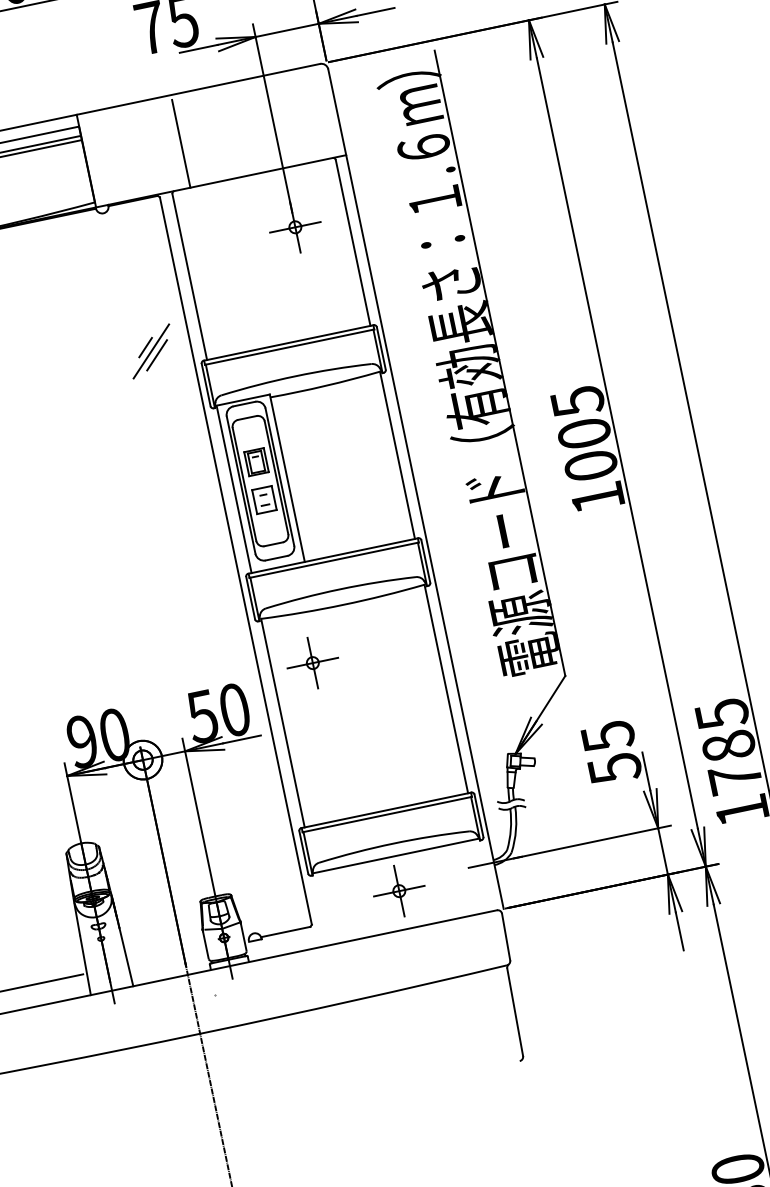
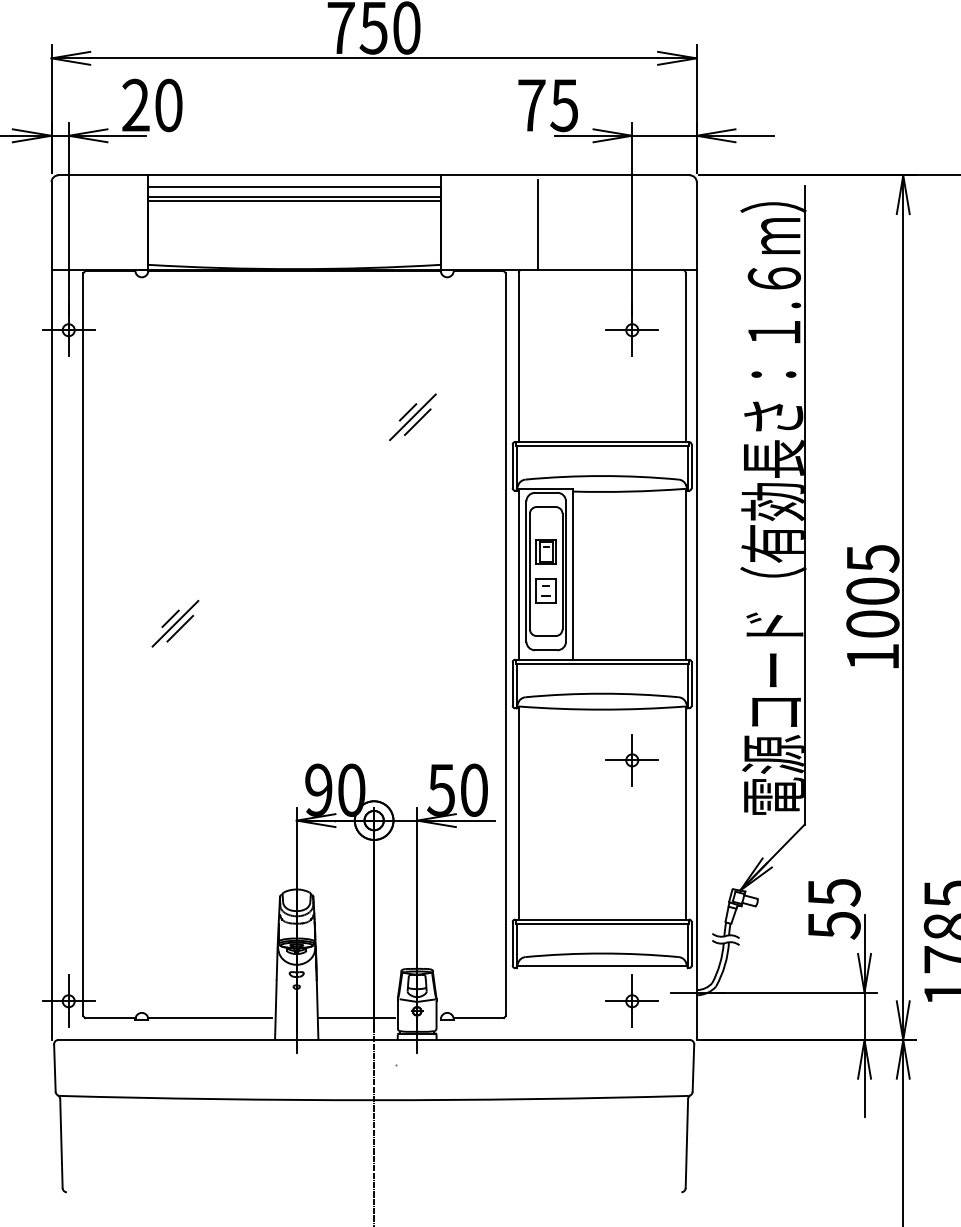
part: (151, 351) -> (412, 417), moved
part: (312, 663) -> (631, 760), moved
part: (398, 890) -> (631, 1000), moved
line: (166, 957) -> (356, 1018), added

